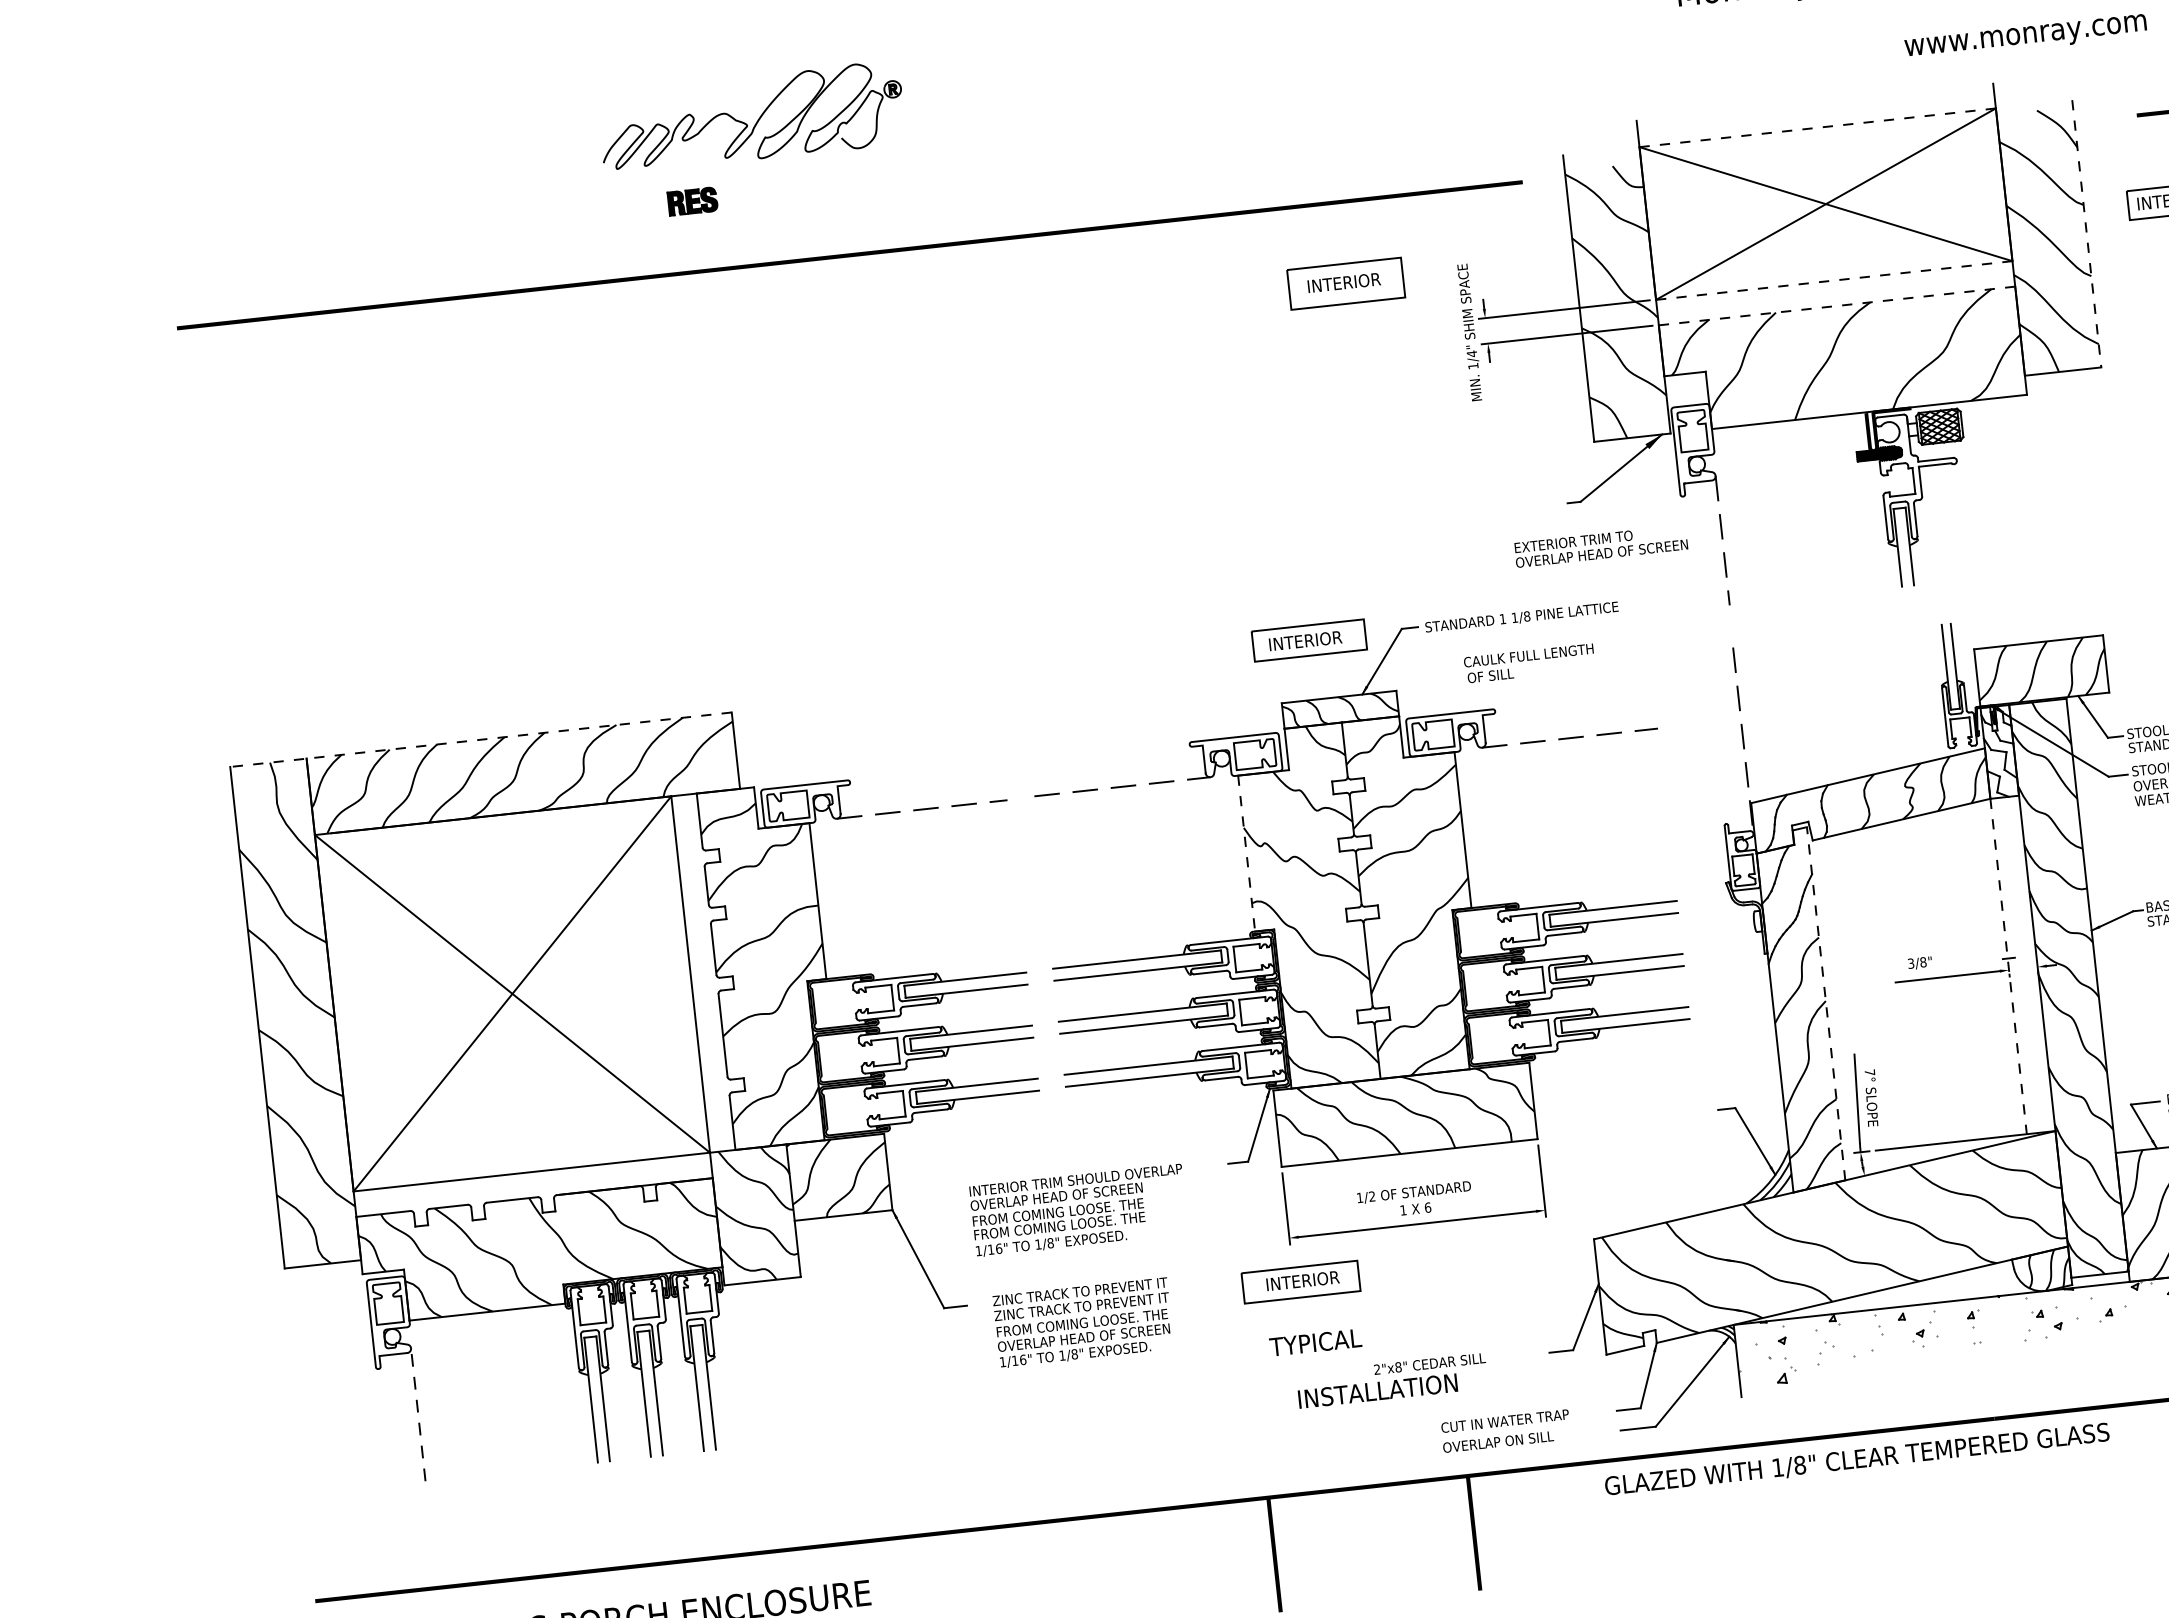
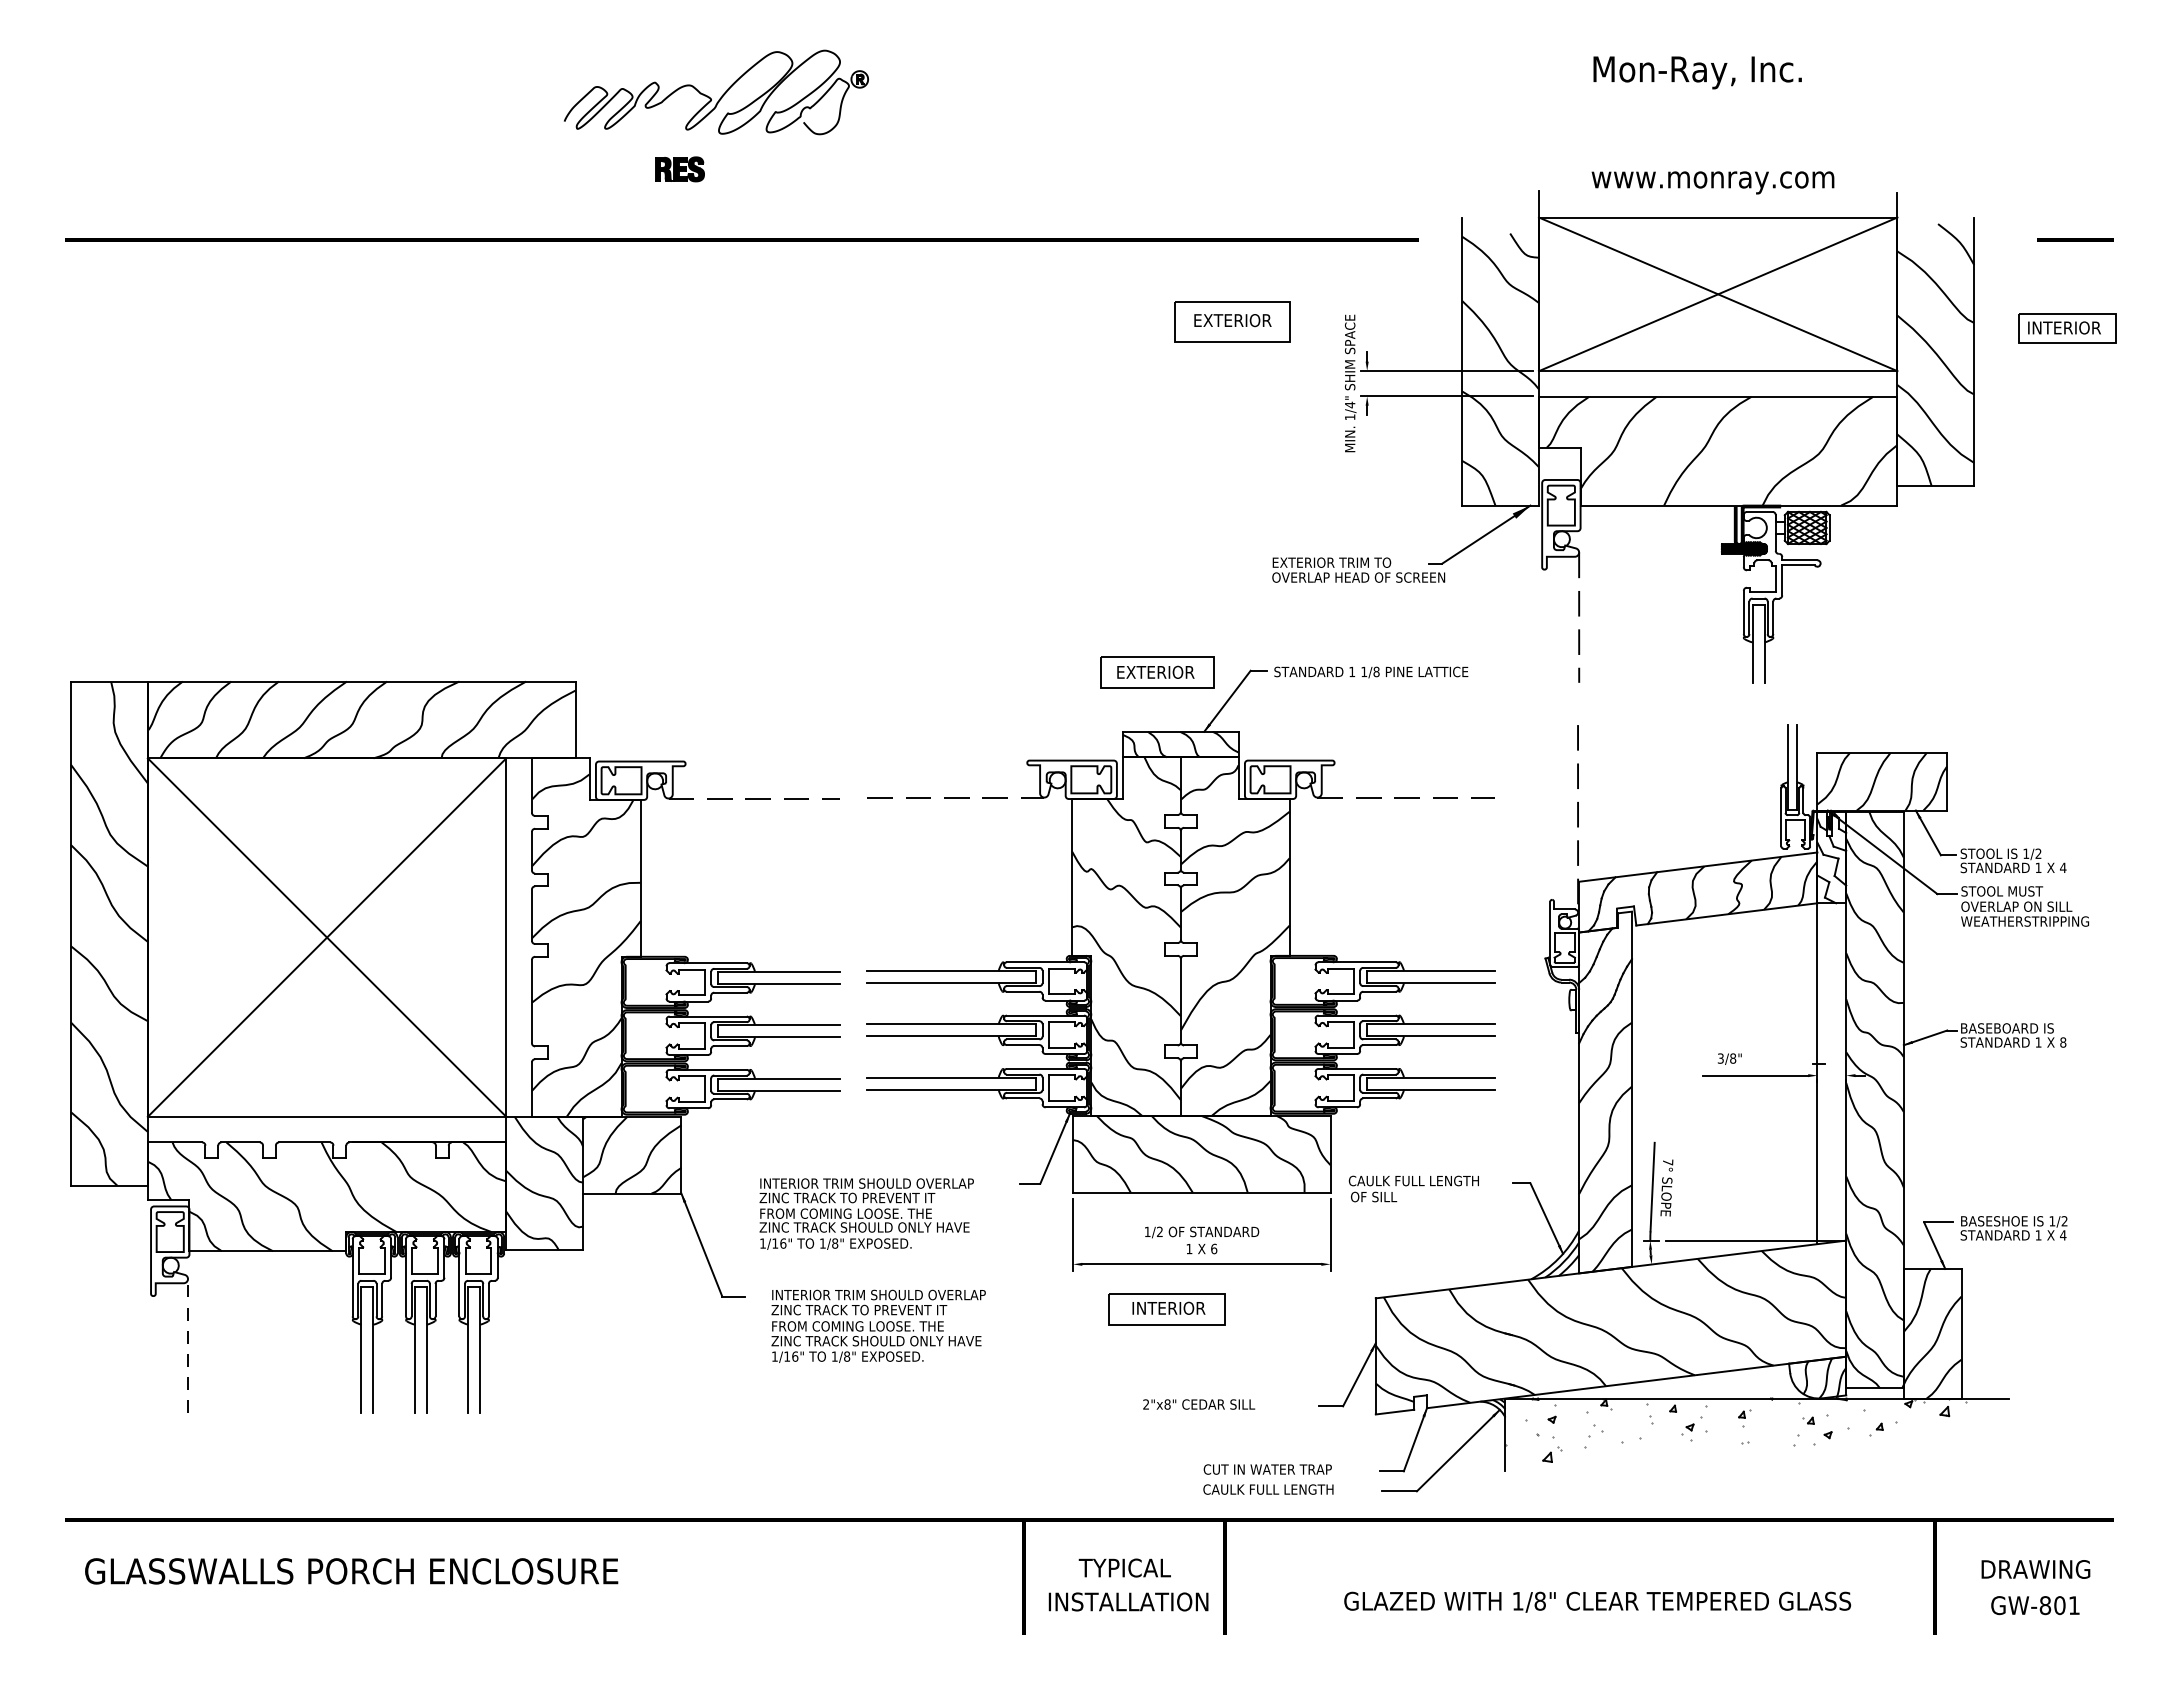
text: (2025, 37) -> (1712, 182), moved
part: (757, 119) -> (722, 94), moved
line: (1817, 127) -> (1718, 217), dashed -> solid
part: (692, 201) -> (679, 169), moved
line: (2087, 234) -> (1974, 352), dashed -> solid
line: (1834, 280) -> (1718, 371), dashed -> solid
text: (1346, 282) -> (1233, 320), INTERIOR -> EXTERIOR
line: (1837, 305) -> (1718, 396), dashed -> solid
text: (1600, 545) -> (1358, 569), moved
text: (1308, 639) -> (1156, 671), INTERIOR -> EXTERIOR
text: (1529, 663) -> (1413, 1188), moved
line: (480, 739) -> (322, 681), dashed -> solid
line: (1247, 853) -> (1072, 877), dashed -> solid
line: (2008, 969) -> (1817, 1074), dashed -> solid
line: (1825, 1004) -> (1631, 1089), dashed -> solid
text: (1057, 1196) -> (847, 1197), OVERLAP HEAD OF SCREEN -> ZINC TRACK TO PREVENT IT
text: (1078, 1224) -> (864, 1227), FROM COMING LOOSE. THE -> ZINC TRACK SHOULD ONLY HAVE
part: (1300, 1282) -> (1166, 1309), moved
text: (1099, 1289) -> (878, 1294), ZINC TRACK TO PREVENT IT -> INTERIOR TRIM SHOULD OVERLAP
text: (1102, 1335) -> (876, 1340), OVERLAP HEAD OF SCREEN -> ZINC TRACK SHOULD ONLY HAVE
text: (1315, 1342) -> (1124, 1567), moved
text: (1377, 1390) -> (1128, 1601), moved
text: (1509, 1440) -> (1270, 1489), OVERLAP ON SILL -> CAULK FULL LENGTH
text: (1857, 1459) -> (1597, 1601), moved

